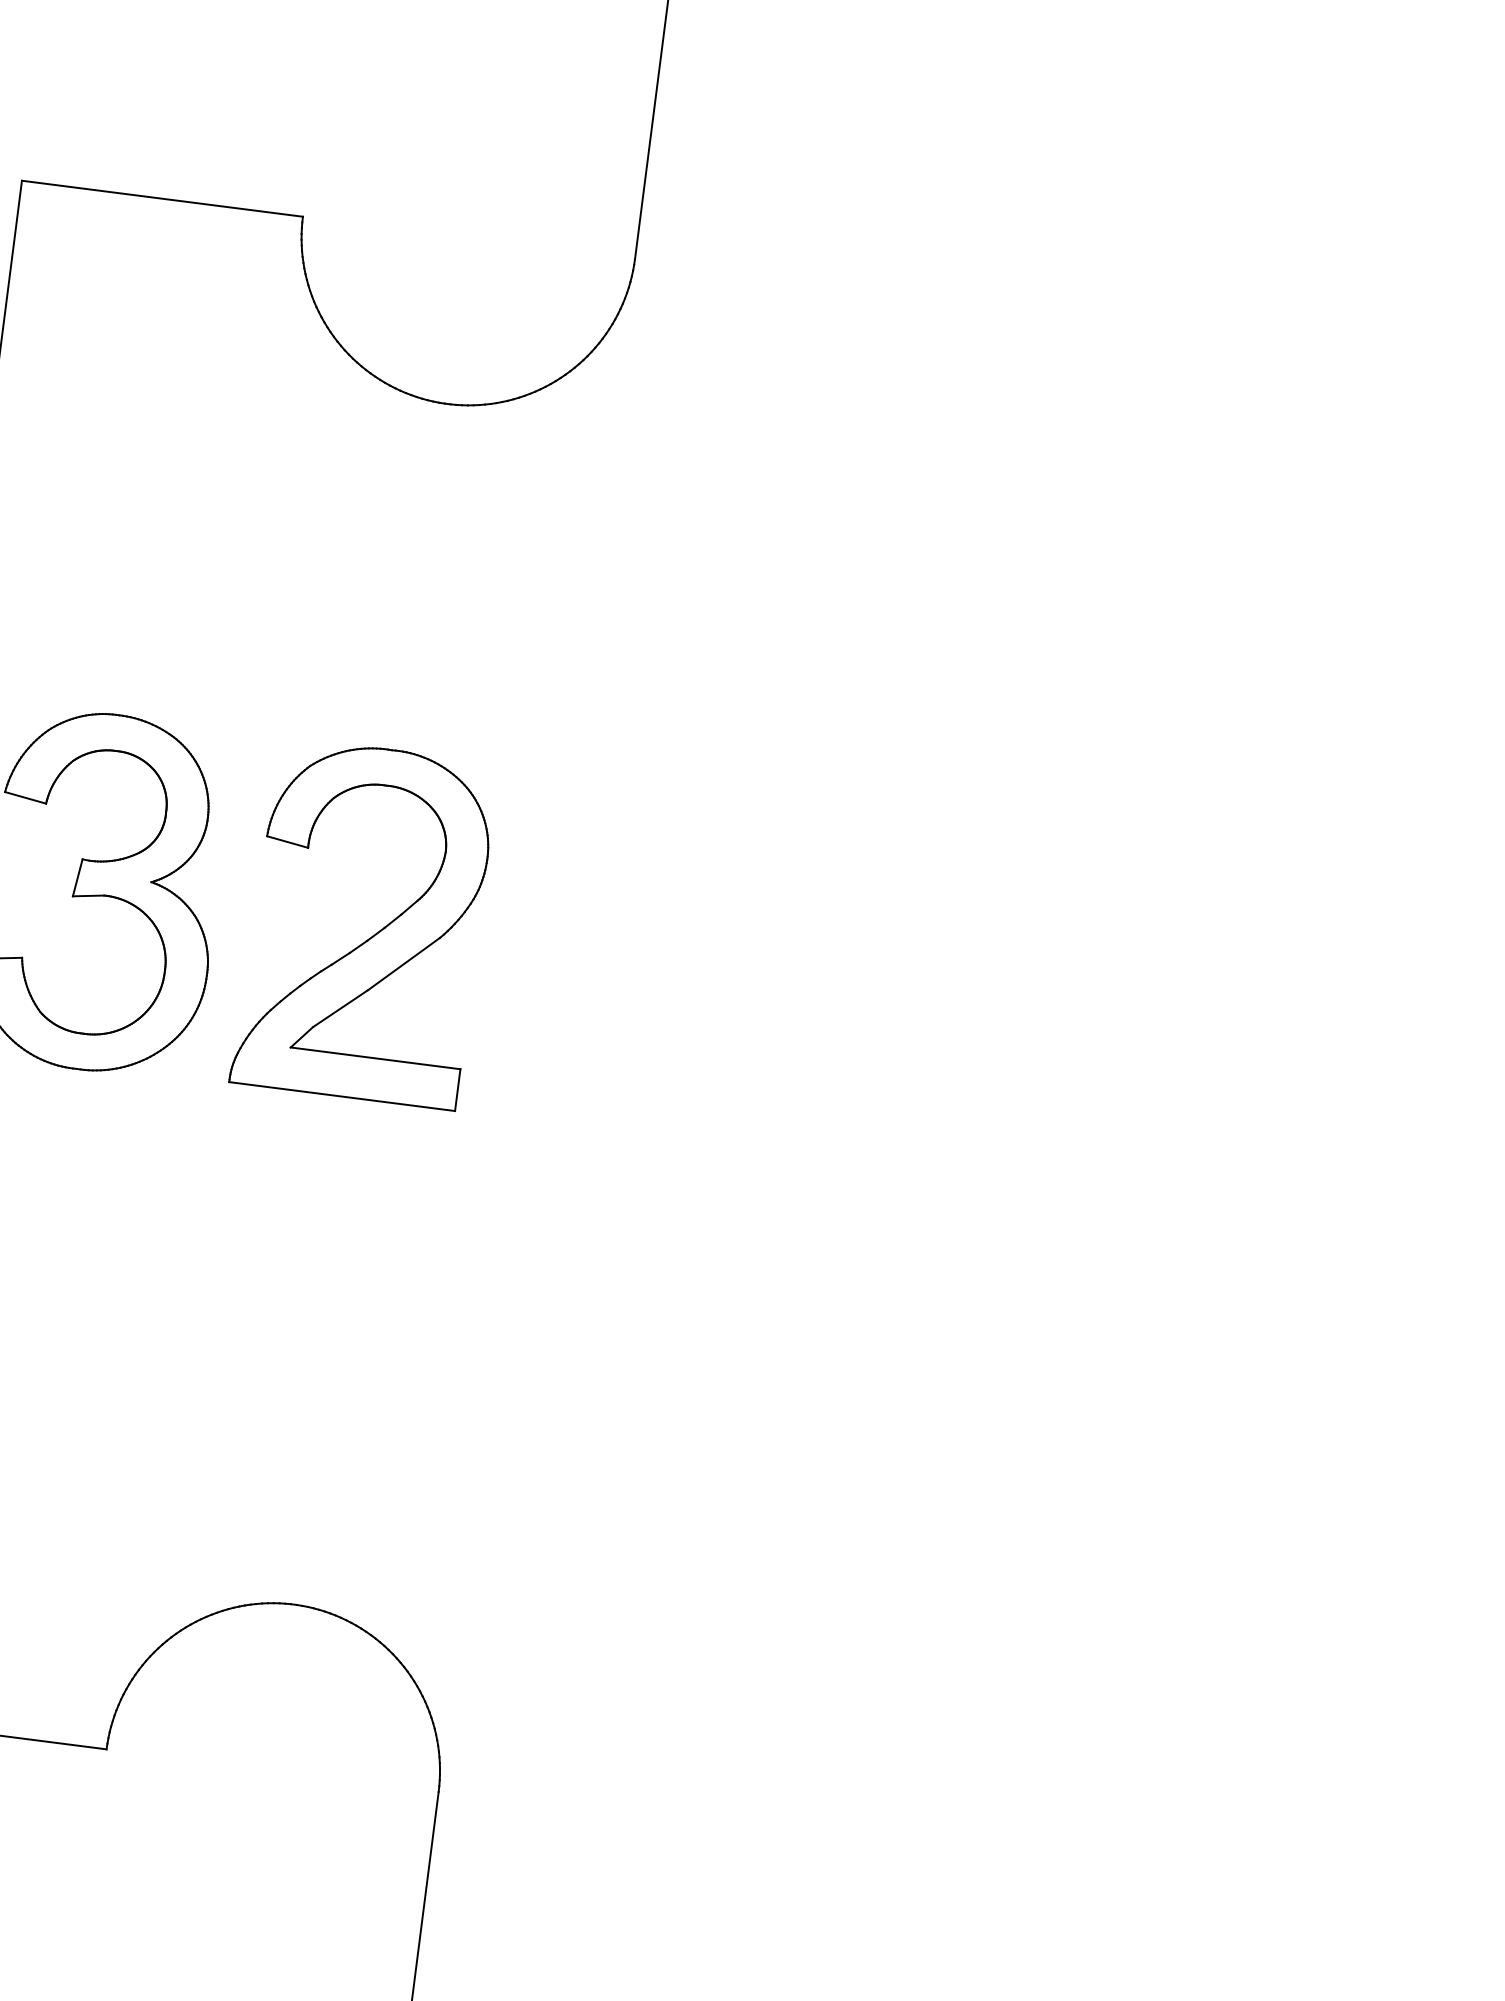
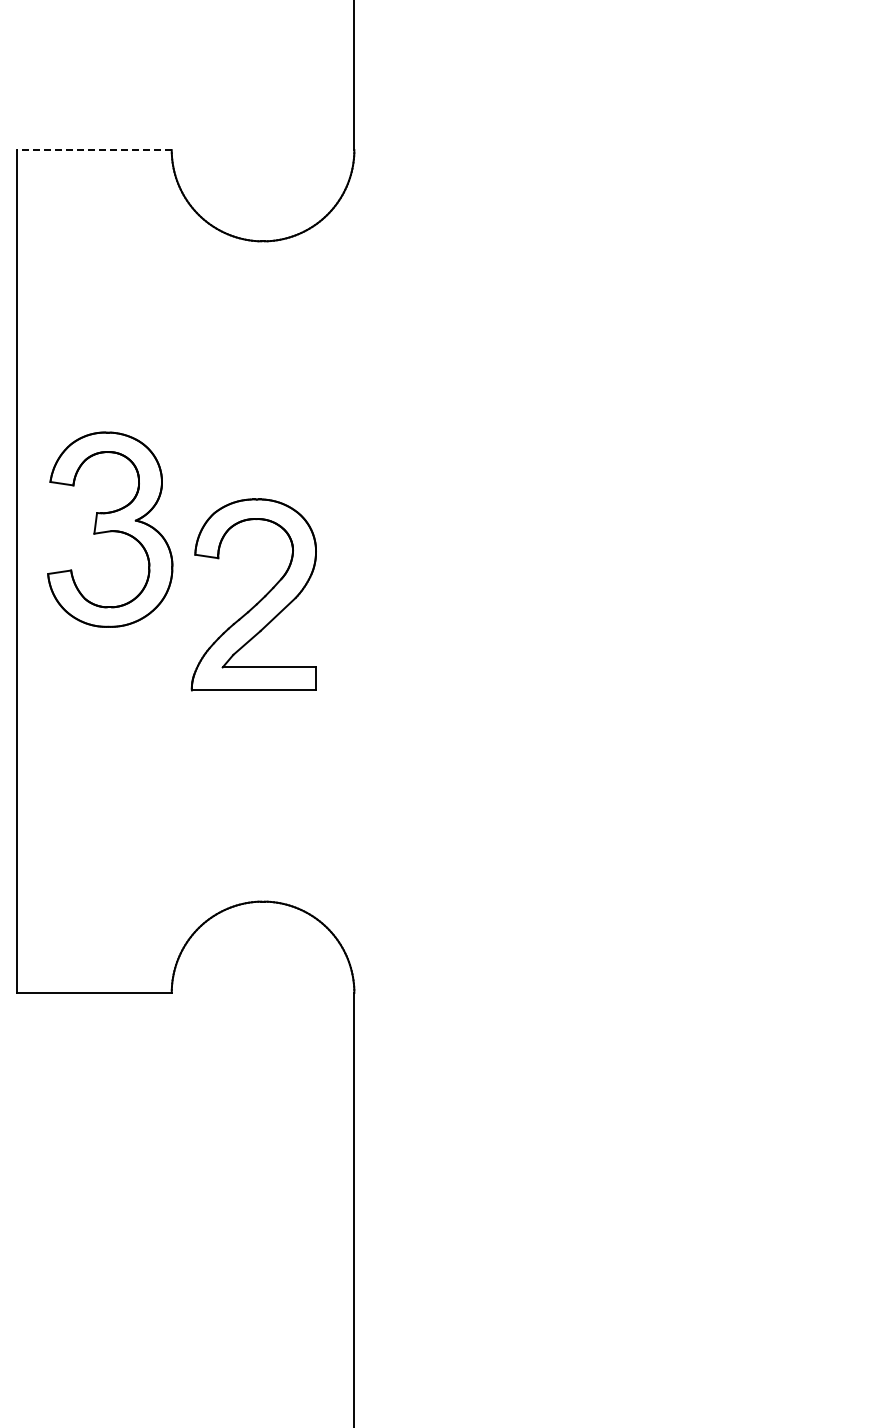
line: (162, 199) -> (94, 150), solid -> dashed
part: (373, 934) -> (259, 600), moved

